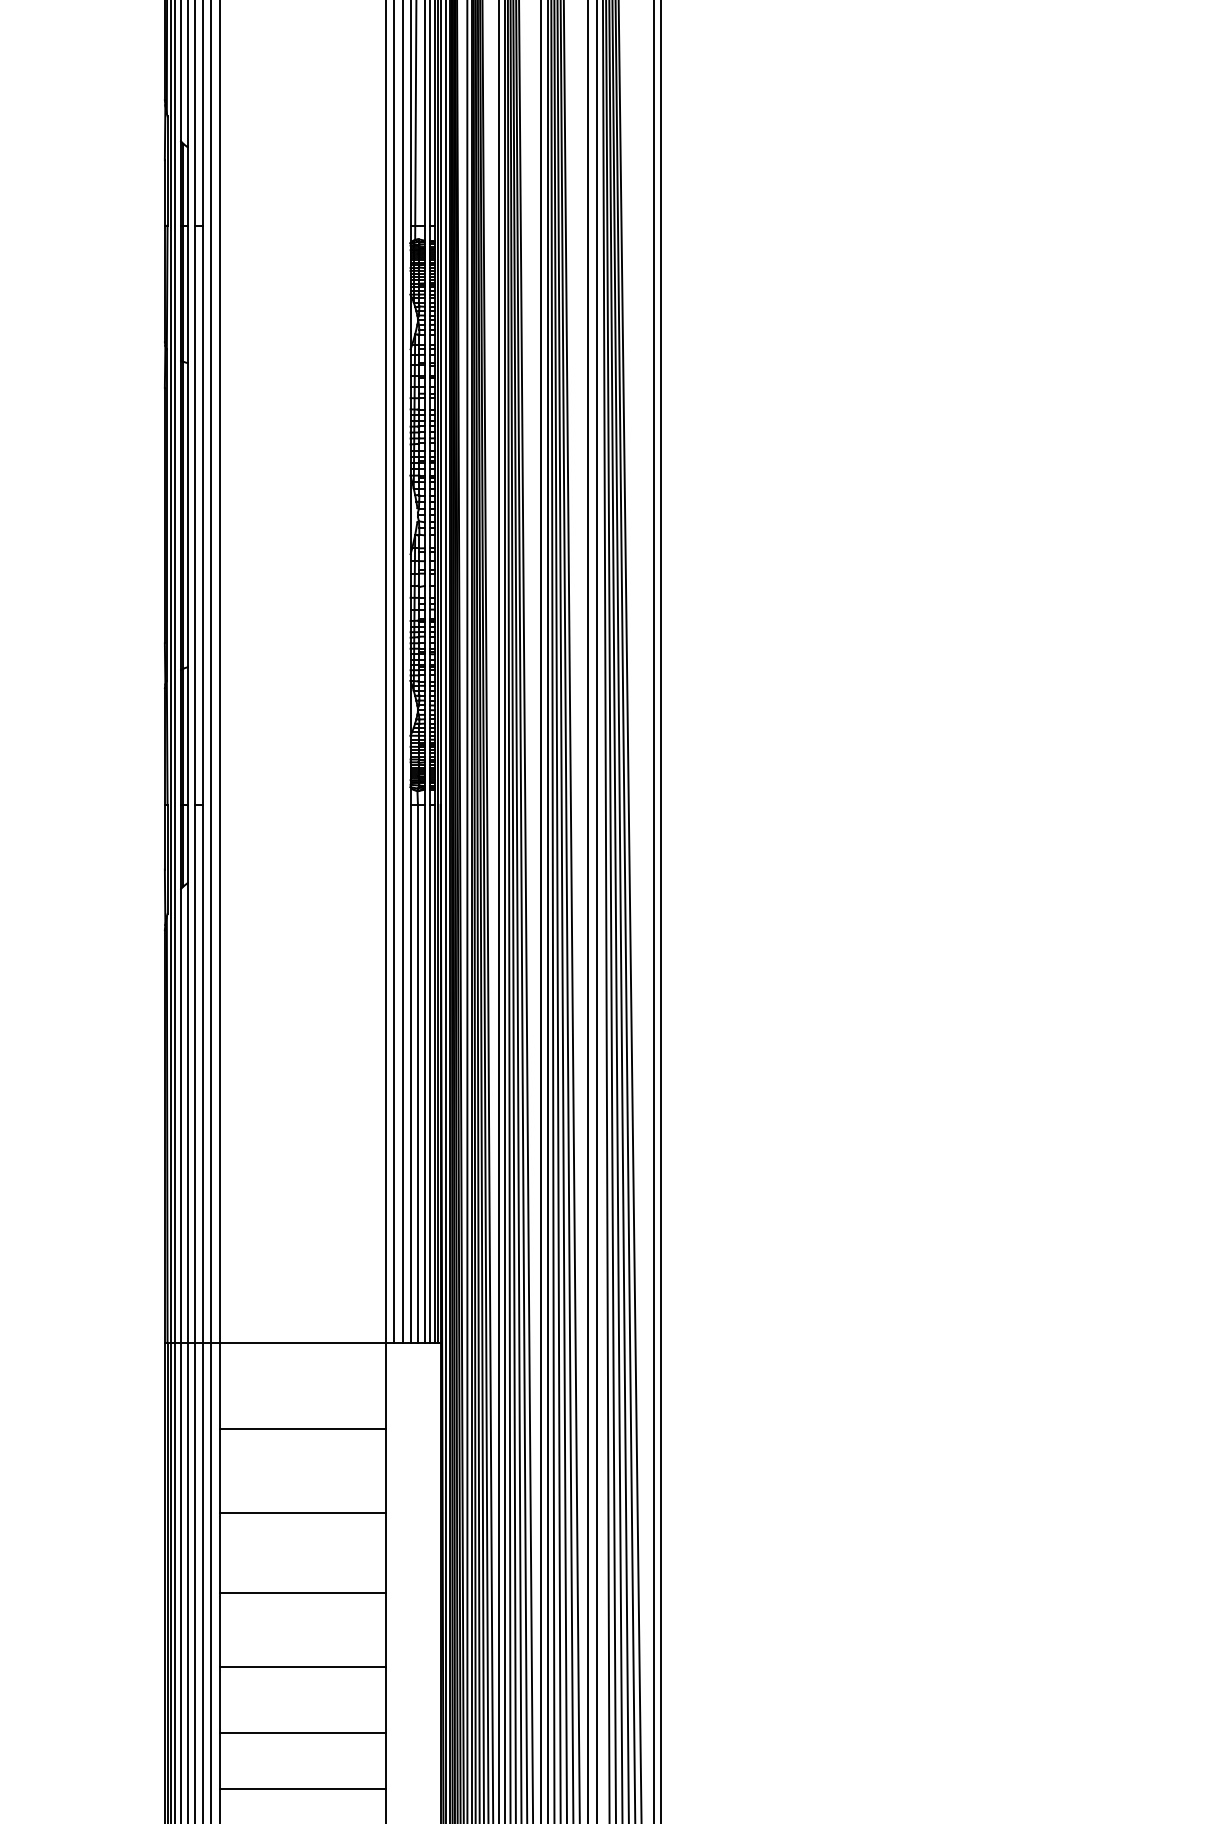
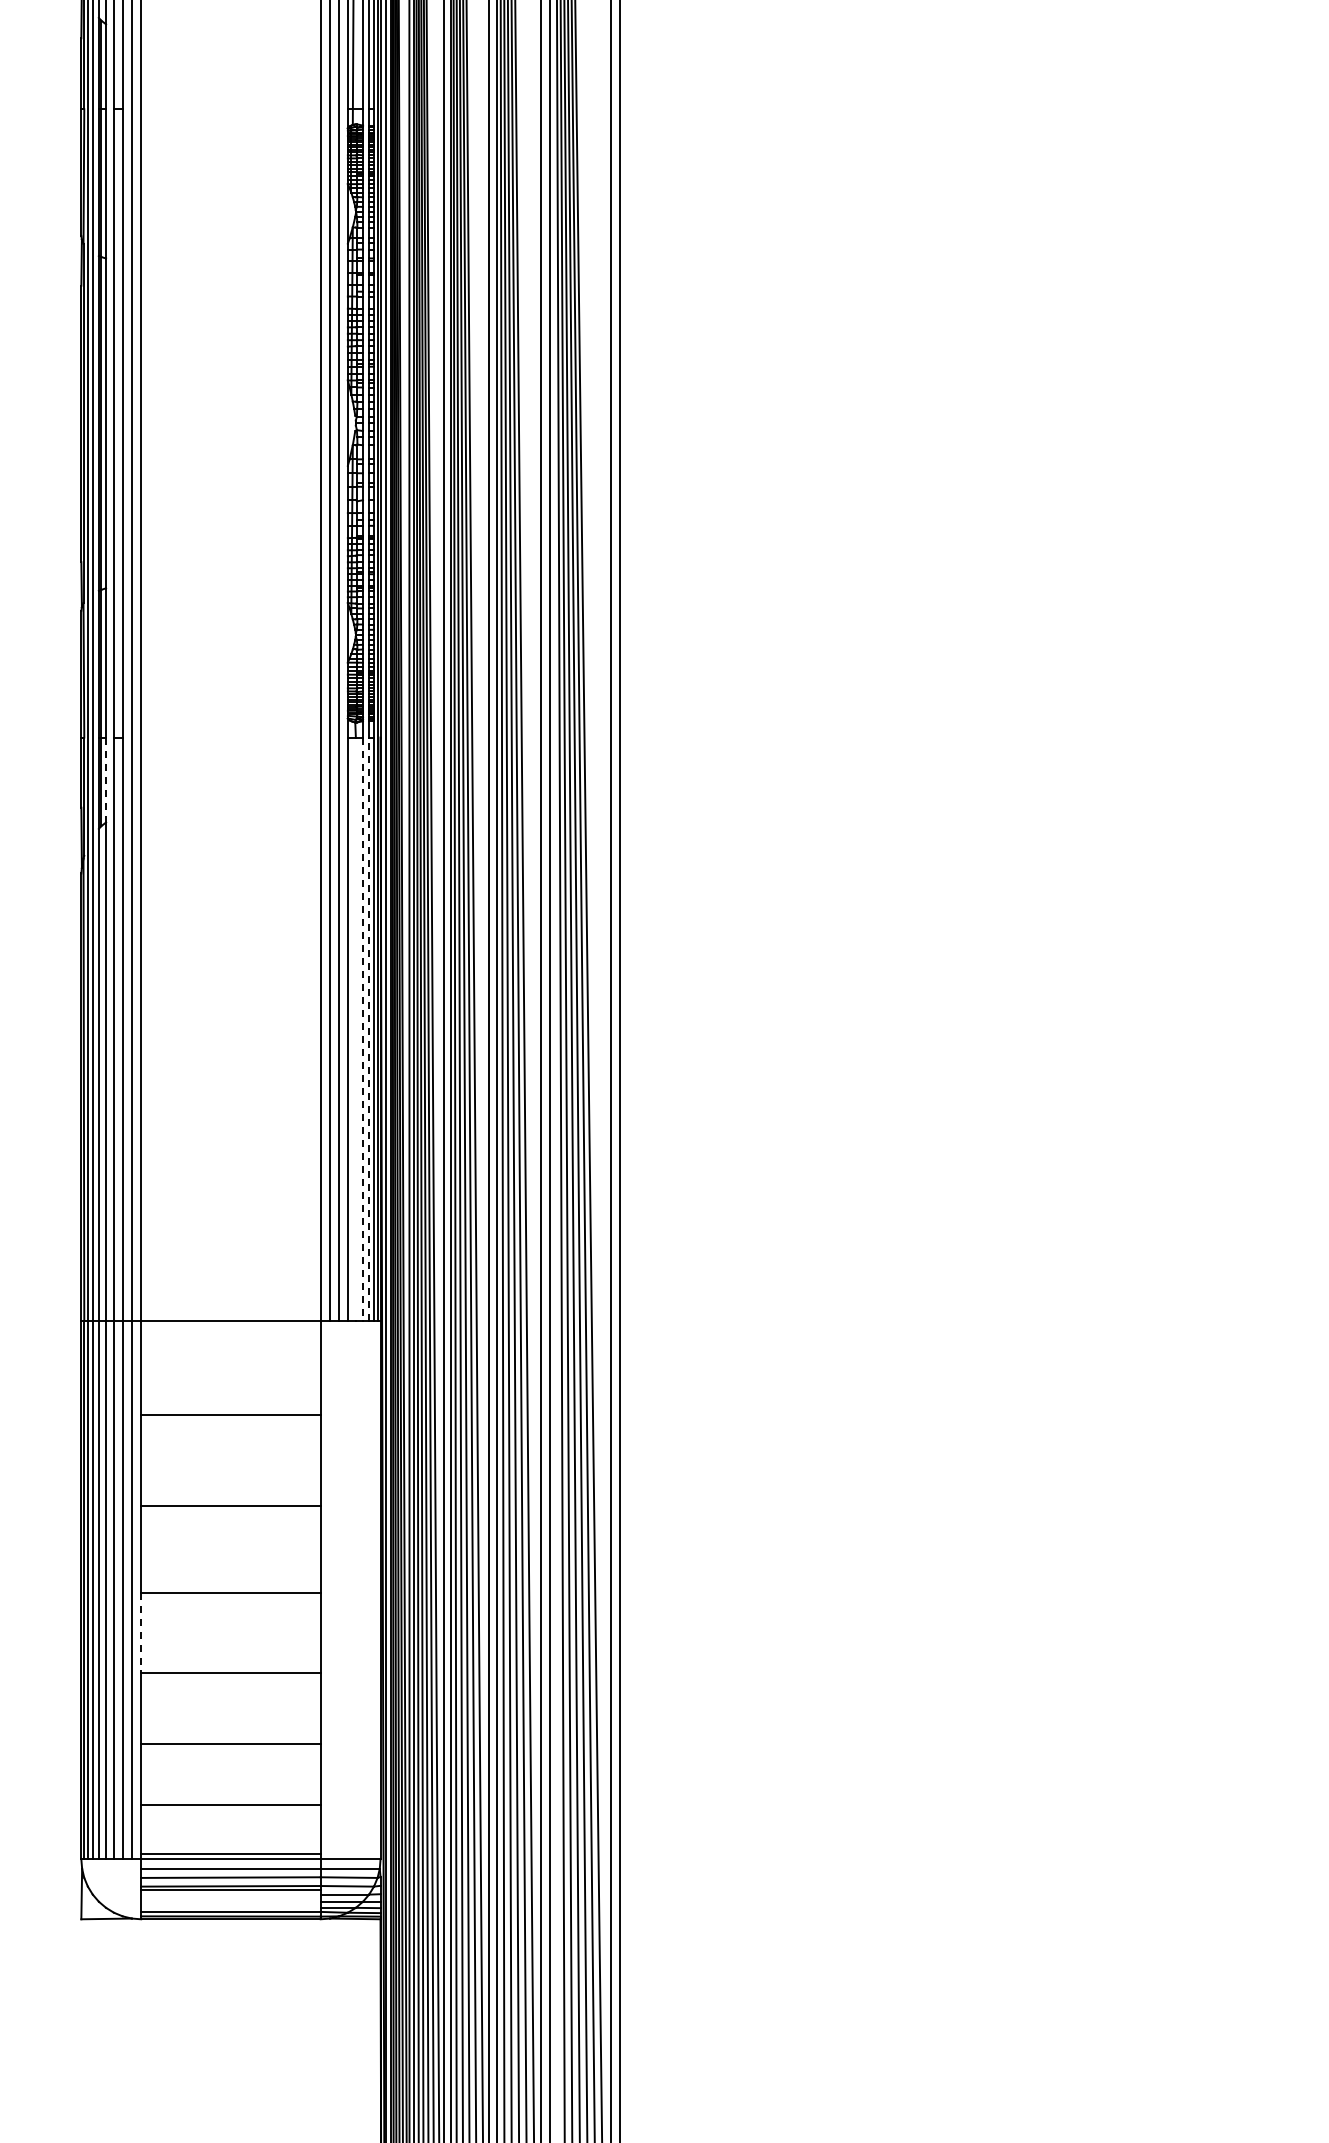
line: (188, 843) -> (106, 779), solid -> dashed
line: (417, 1073) -> (355, 1028), removed
line: (425, 1074) -> (363, 1029), solid -> dashed
line: (430, 1074) -> (369, 1029), solid -> dashed
line: (220, 1630) -> (141, 1633), solid -> dashed

